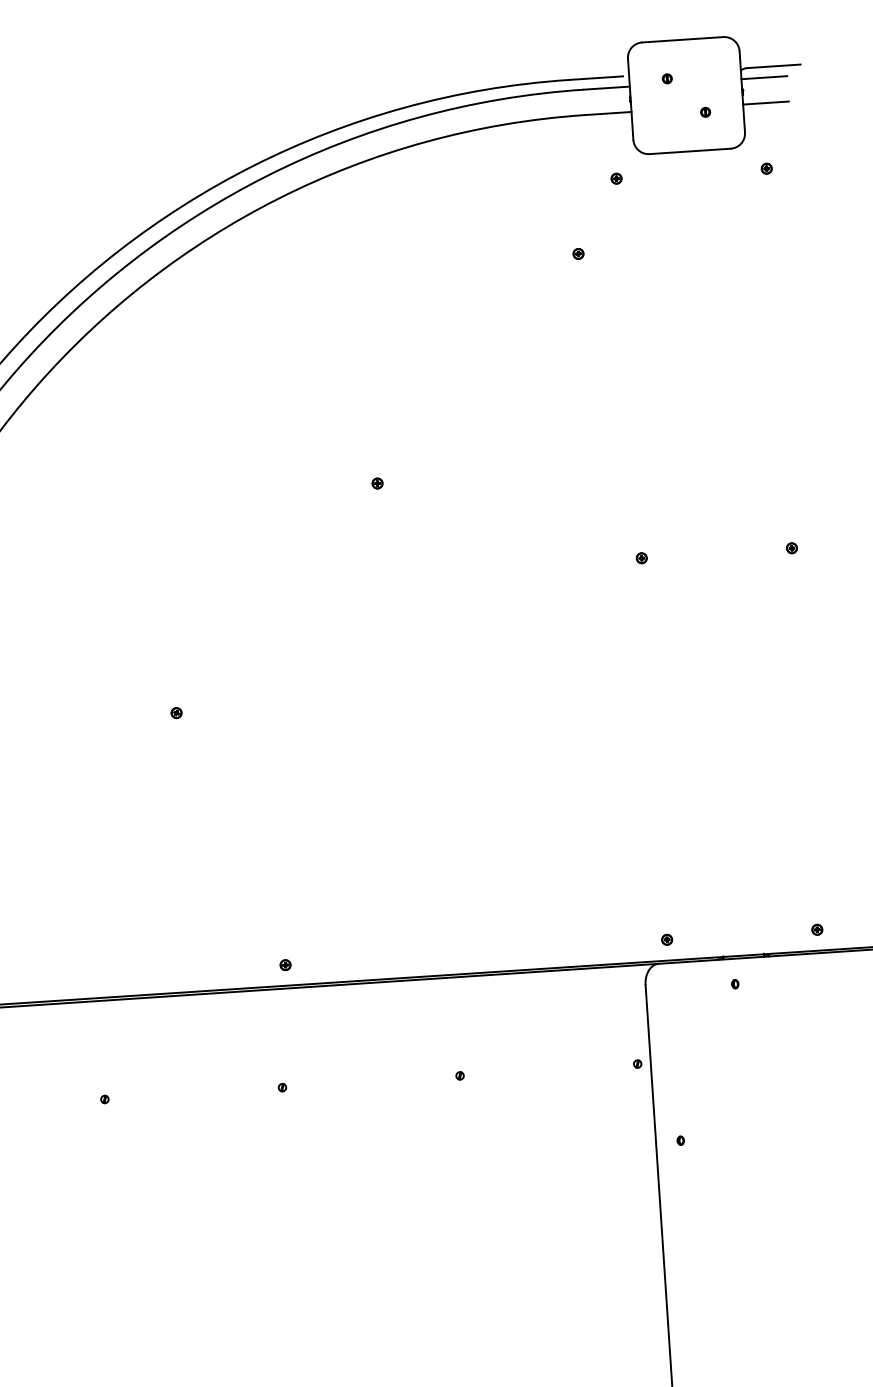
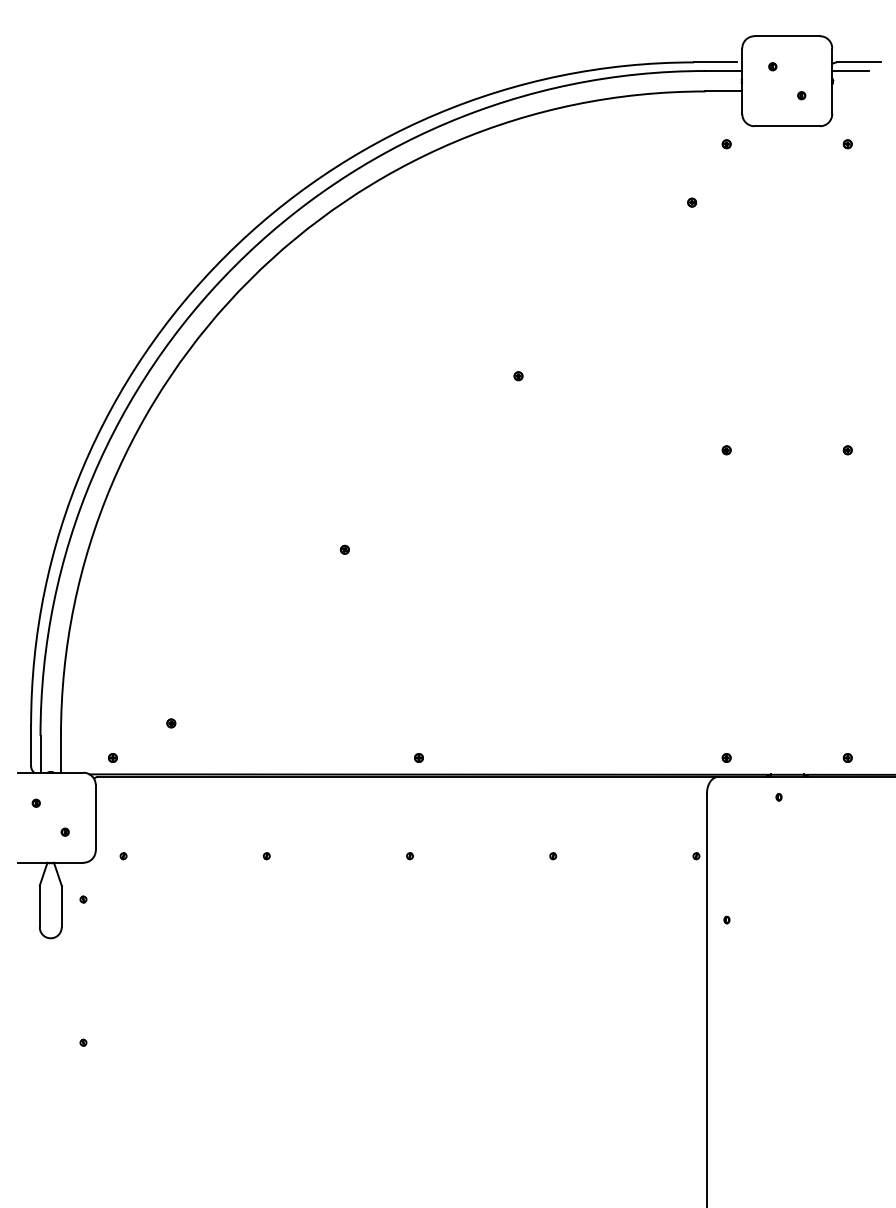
line: (765, 103) -> (850, 91), removed

